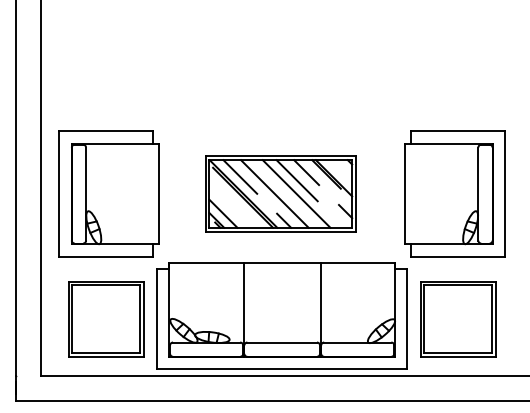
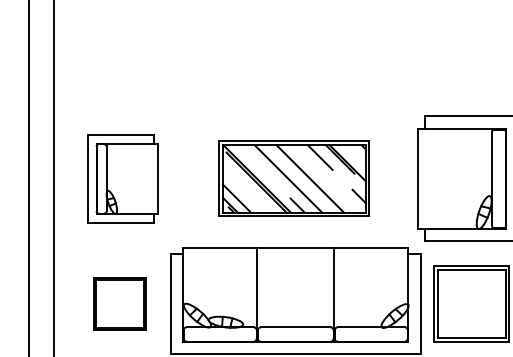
line: (240, 176) -> (254, 161), removed
line: (296, 180) -> (310, 165), removed
part: (108, 193) -> (122, 178), size x0.7
part: (106, 319) -> (120, 304), size x0.7

